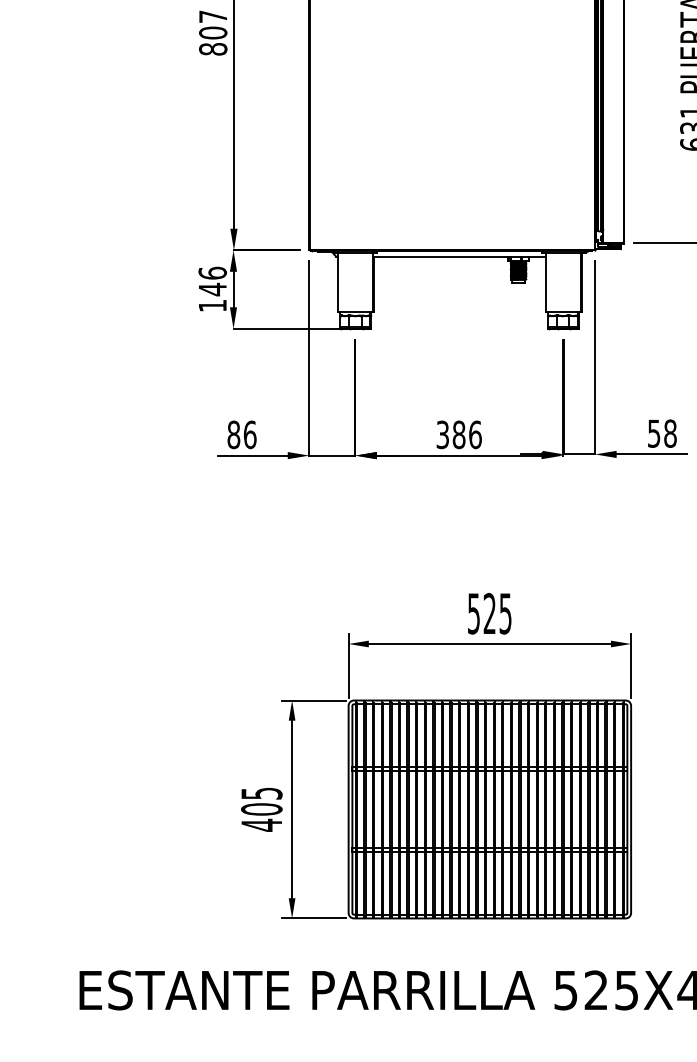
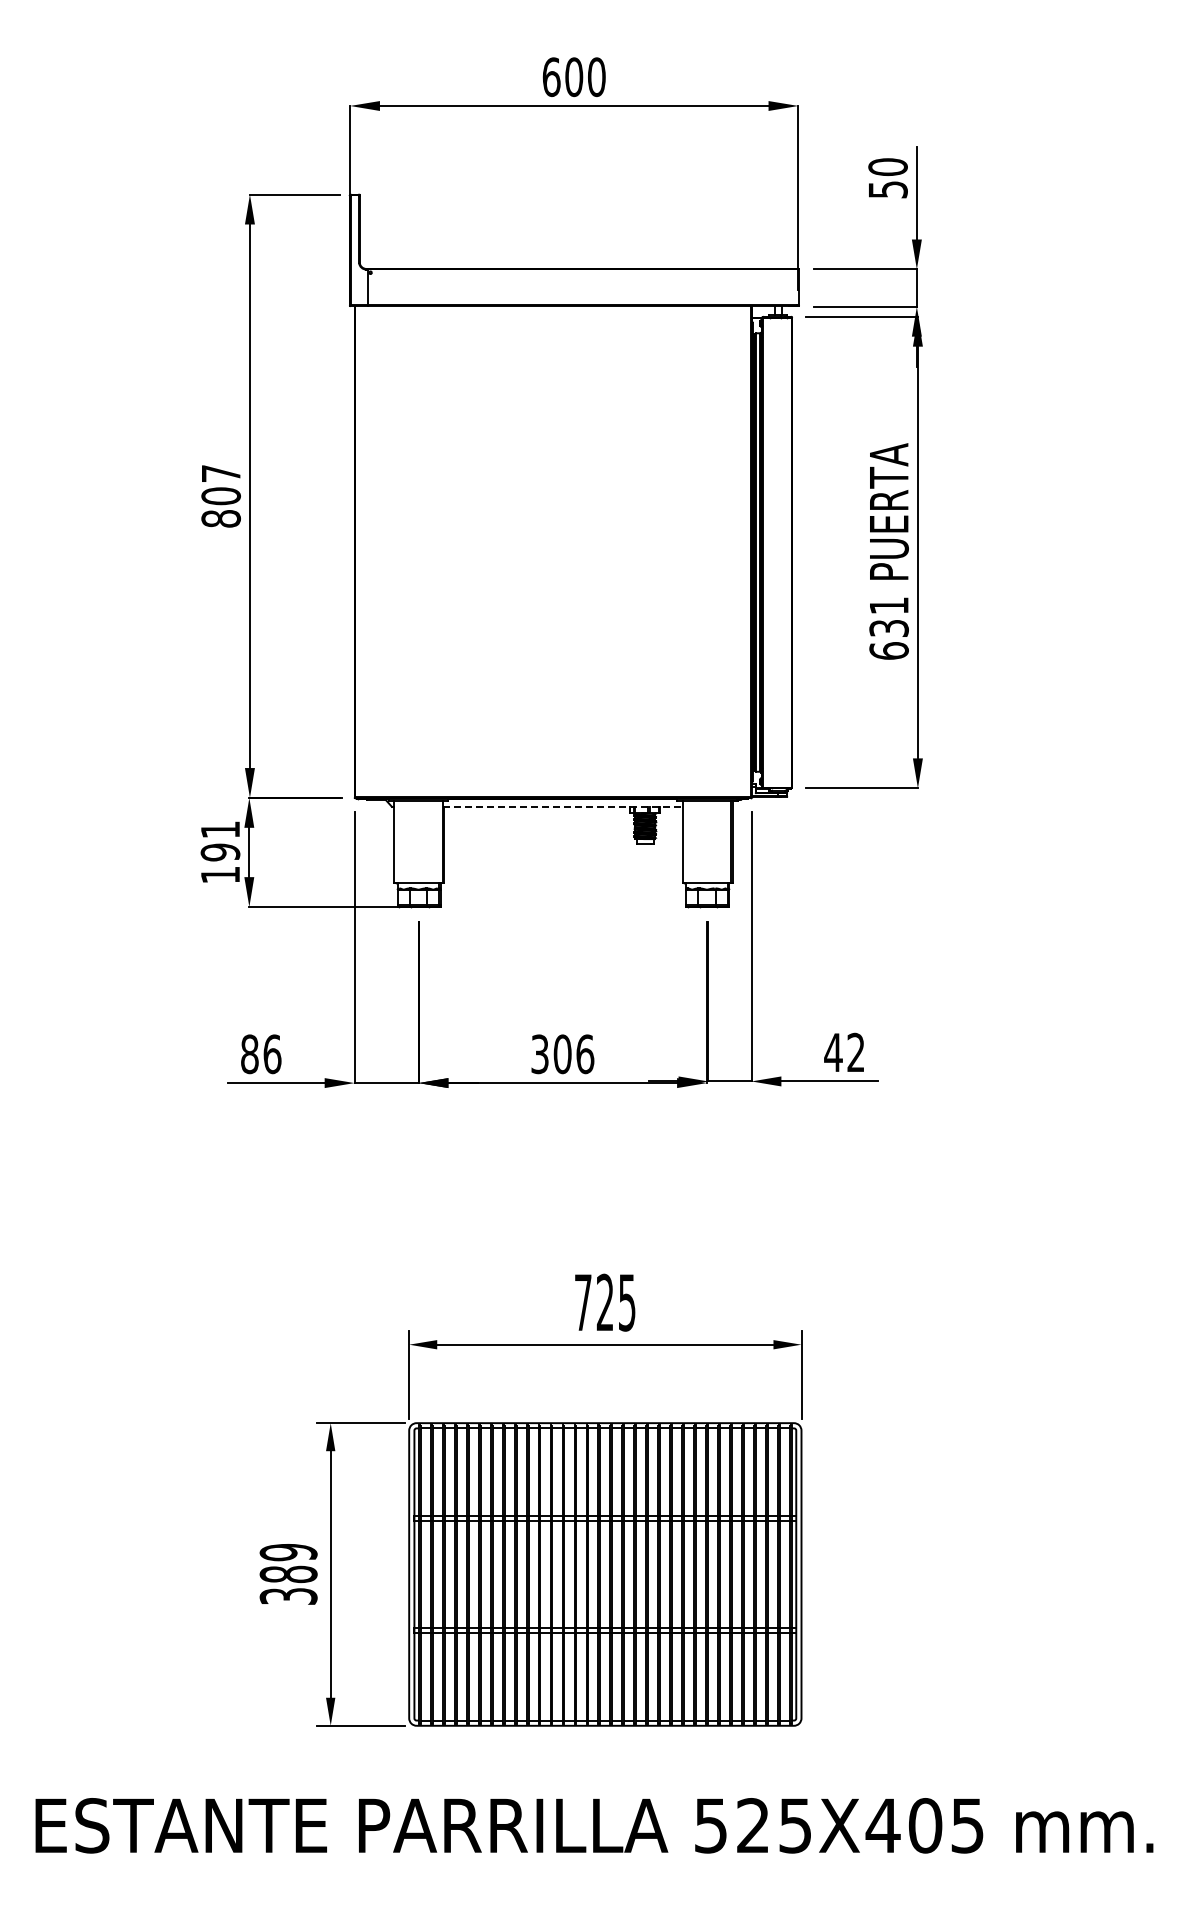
line: (459, 256) -> (562, 806), solid -> dashed
text: (212, 280) -> (220, 840), 146 -> 191
text: (662, 433) -> (844, 1052), 58 -> 42
text: (459, 434) -> (562, 1053), 386 -> 306
text: (474, 613) -> (583, 1302), 525 -> 725
text: (261, 809) -> (288, 1574), 405 -> 389

